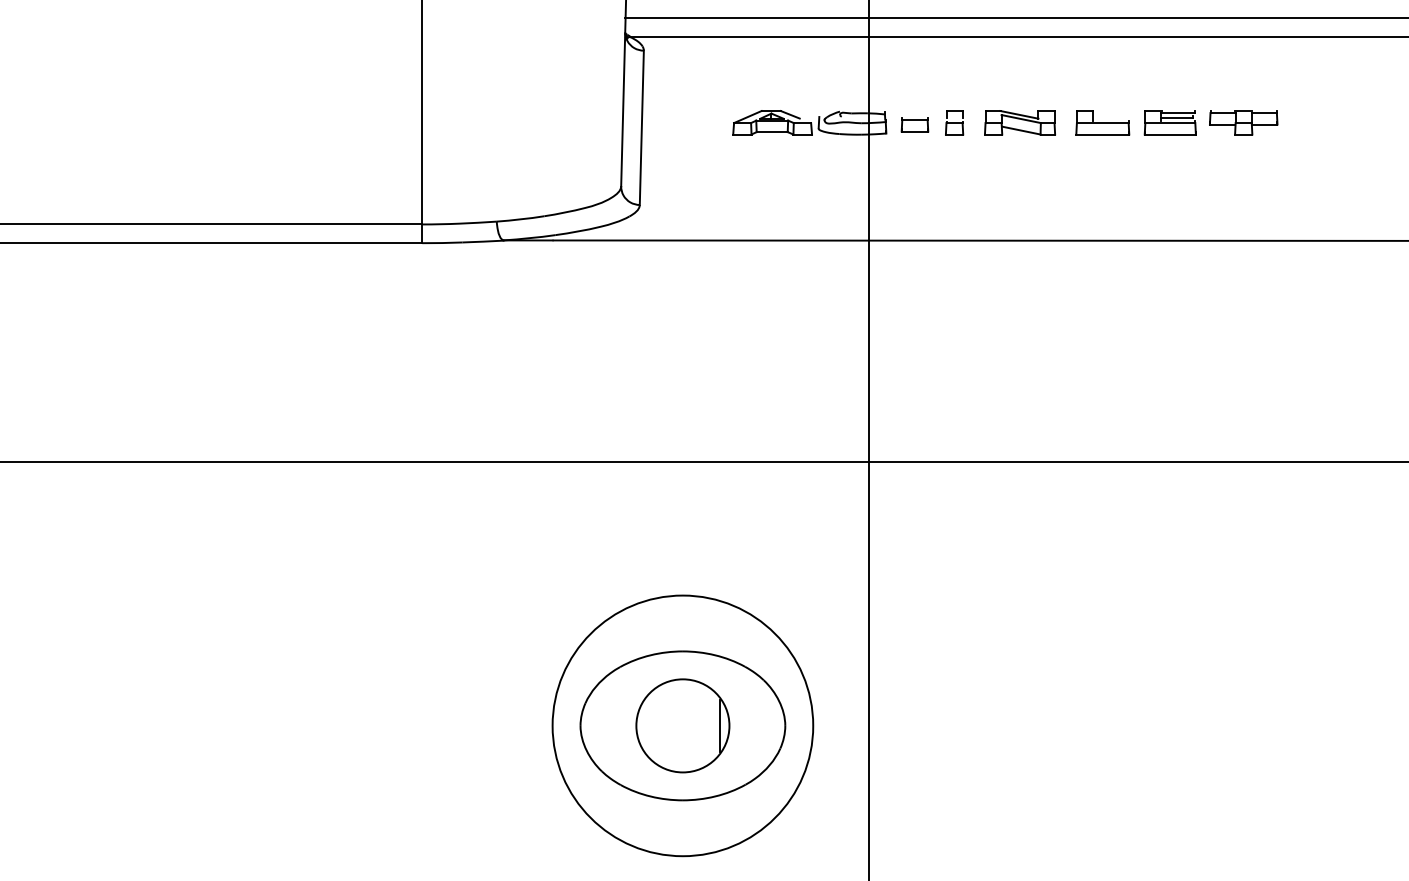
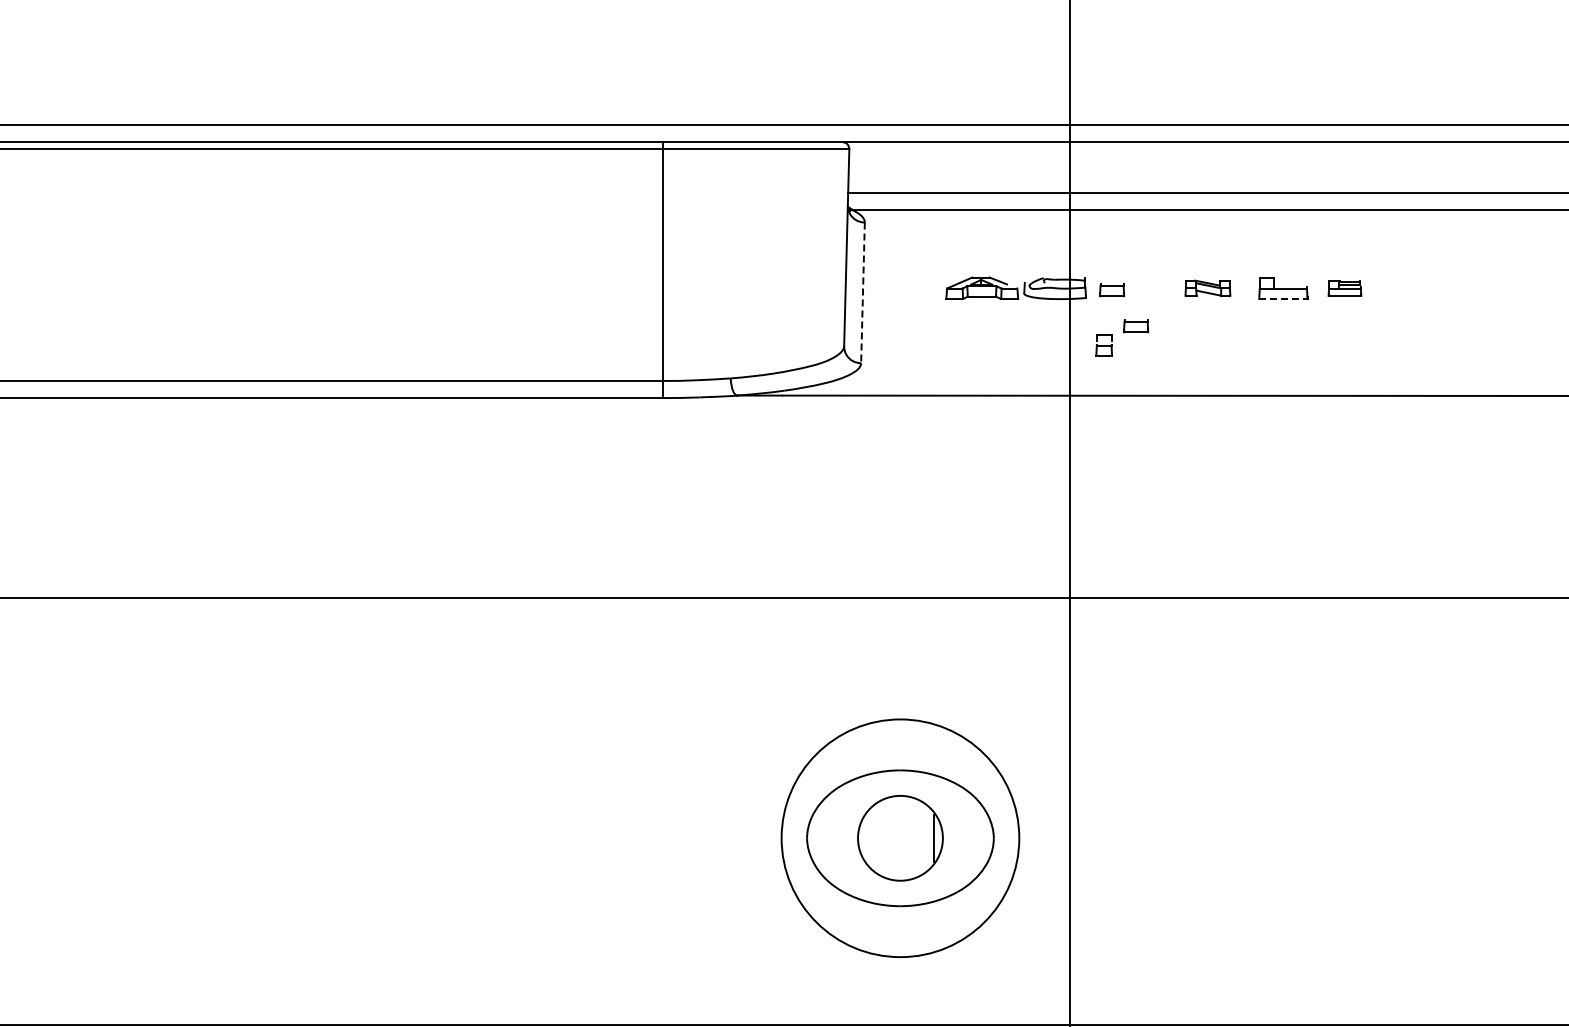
part: (1019, 121) -> (1207, 287), size x0.7
part: (953, 123) -> (1103, 345), moved
part: (1169, 123) -> (1344, 288), size x0.7
part: (1243, 123) -> (1411, 288), removed
line: (641, 128) -> (862, 293), solid -> dashed
line: (1102, 133) -> (1283, 298), solid -> dashed
part: (941, 164) -> (1136, 326), added

